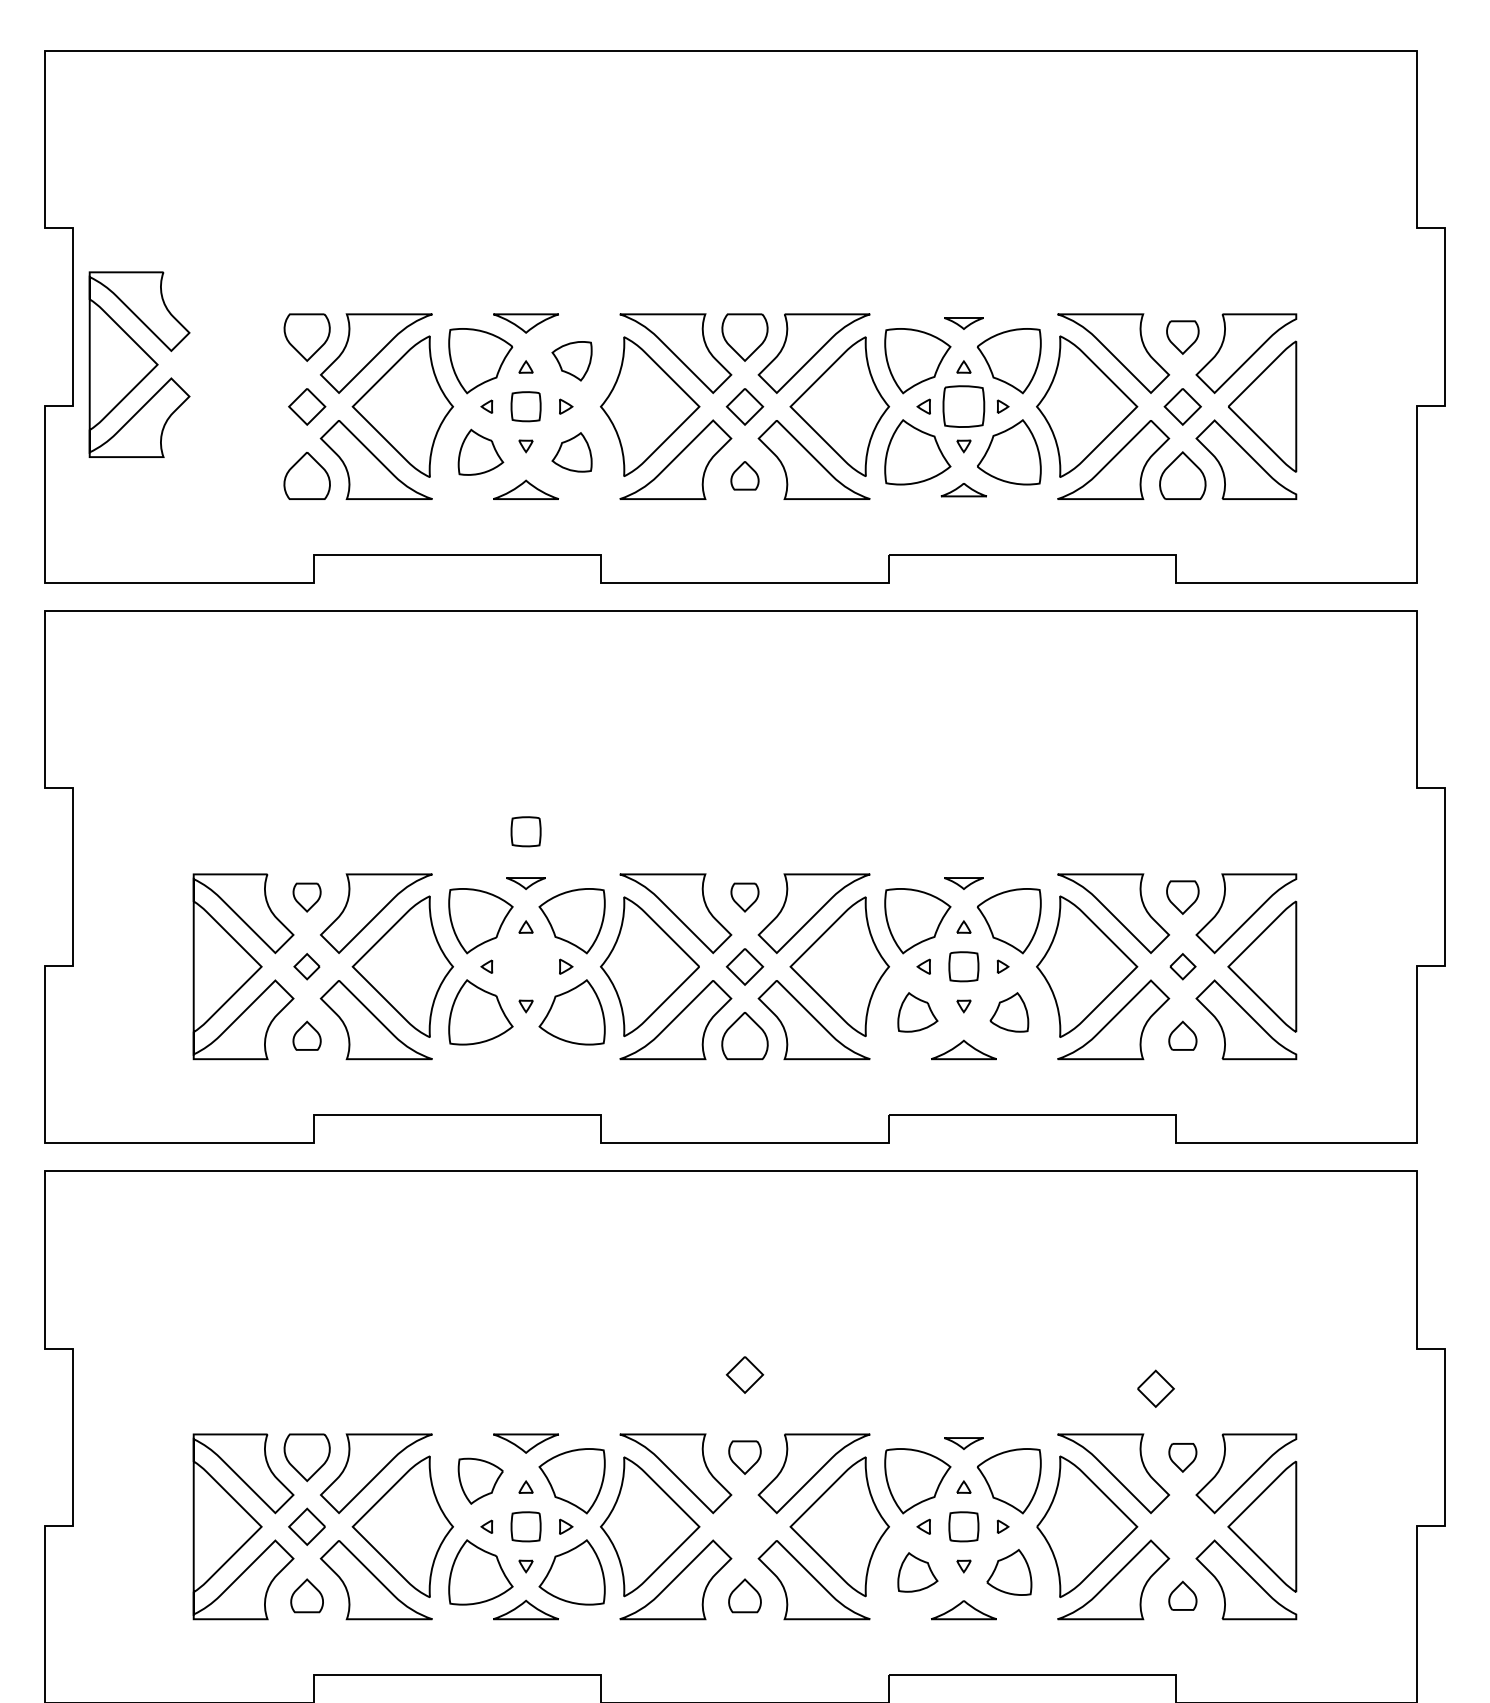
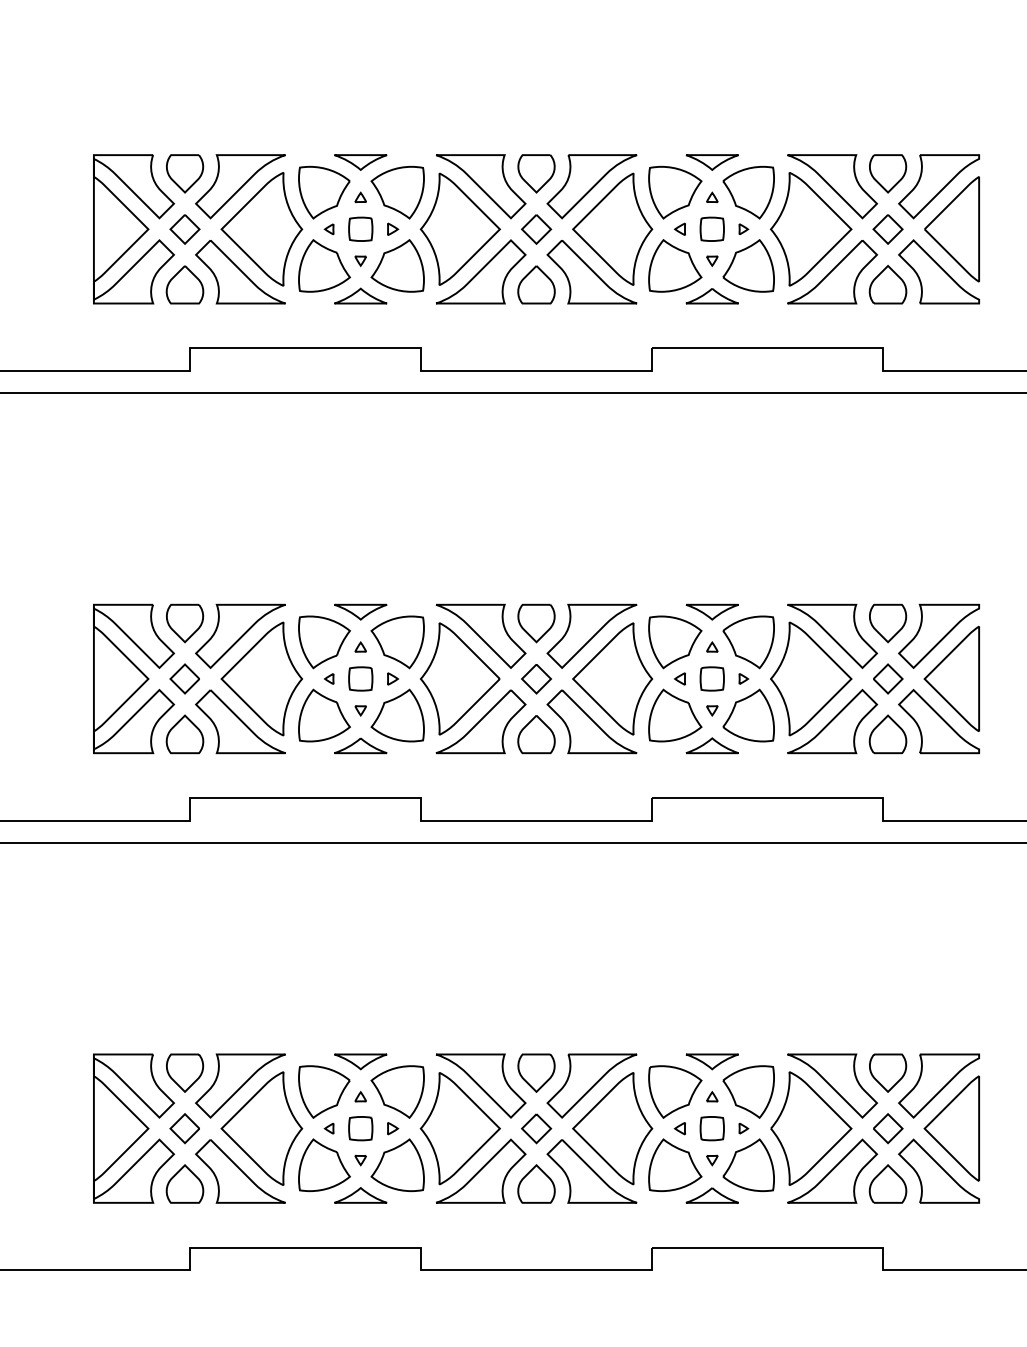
part: (963, 323) -> (711, 162), size x1.67
part: (1182, 337) -> (887, 173), size x1.43
part: (571, 361) -> (397, 193), size x1.67
part: (139, 364) -> (133, 229), moved
part: (963, 406) -> (711, 229), size x0.71
part: (480, 452) -> (324, 266), size x1.43
part: (571, 452) -> (397, 266), size x1.67
part: (744, 475) -> (536, 284), size x1.67
part: (963, 489) -> (711, 295), size x1.43
part: (525, 831) -> (360, 678), moved
part: (525, 883) -> (360, 612), size x1.67
part: (963, 883) -> (711, 612), size x1.67
part: (306, 897) -> (184, 623), size x1.67
part: (744, 897) -> (536, 623), size x1.67
part: (1182, 897) -> (887, 623), size x1.43
part: (306, 966) -> (184, 678), size x1.43
part: (1182, 966) -> (887, 678), size x1.43
part: (917, 1012) -> (675, 715), size x1.67
part: (1009, 1012) -> (748, 715), size x1.67
part: (306, 1035) -> (184, 734), size x1.67
part: (1182, 1035) -> (887, 734), size x1.67
part: (525, 1050) -> (360, 746), added
part: (744, 1374) -> (536, 1128), moved
part: (1155, 1388) -> (887, 1128), moved
part: (963, 1443) -> (711, 1061), size x1.67
part: (744, 1457) -> (536, 1072), size x1.43
part: (1182, 1457) -> (887, 1072), size x1.67
part: (480, 1481) -> (324, 1092), size x1.43
part: (917, 1572) -> (675, 1165), size x1.67
part: (1009, 1572) -> (748, 1165), size x1.43
part: (306, 1595) -> (184, 1183), size x1.43
part: (744, 1595) -> (536, 1183), size x1.43
part: (1182, 1595) -> (887, 1183), size x1.67

